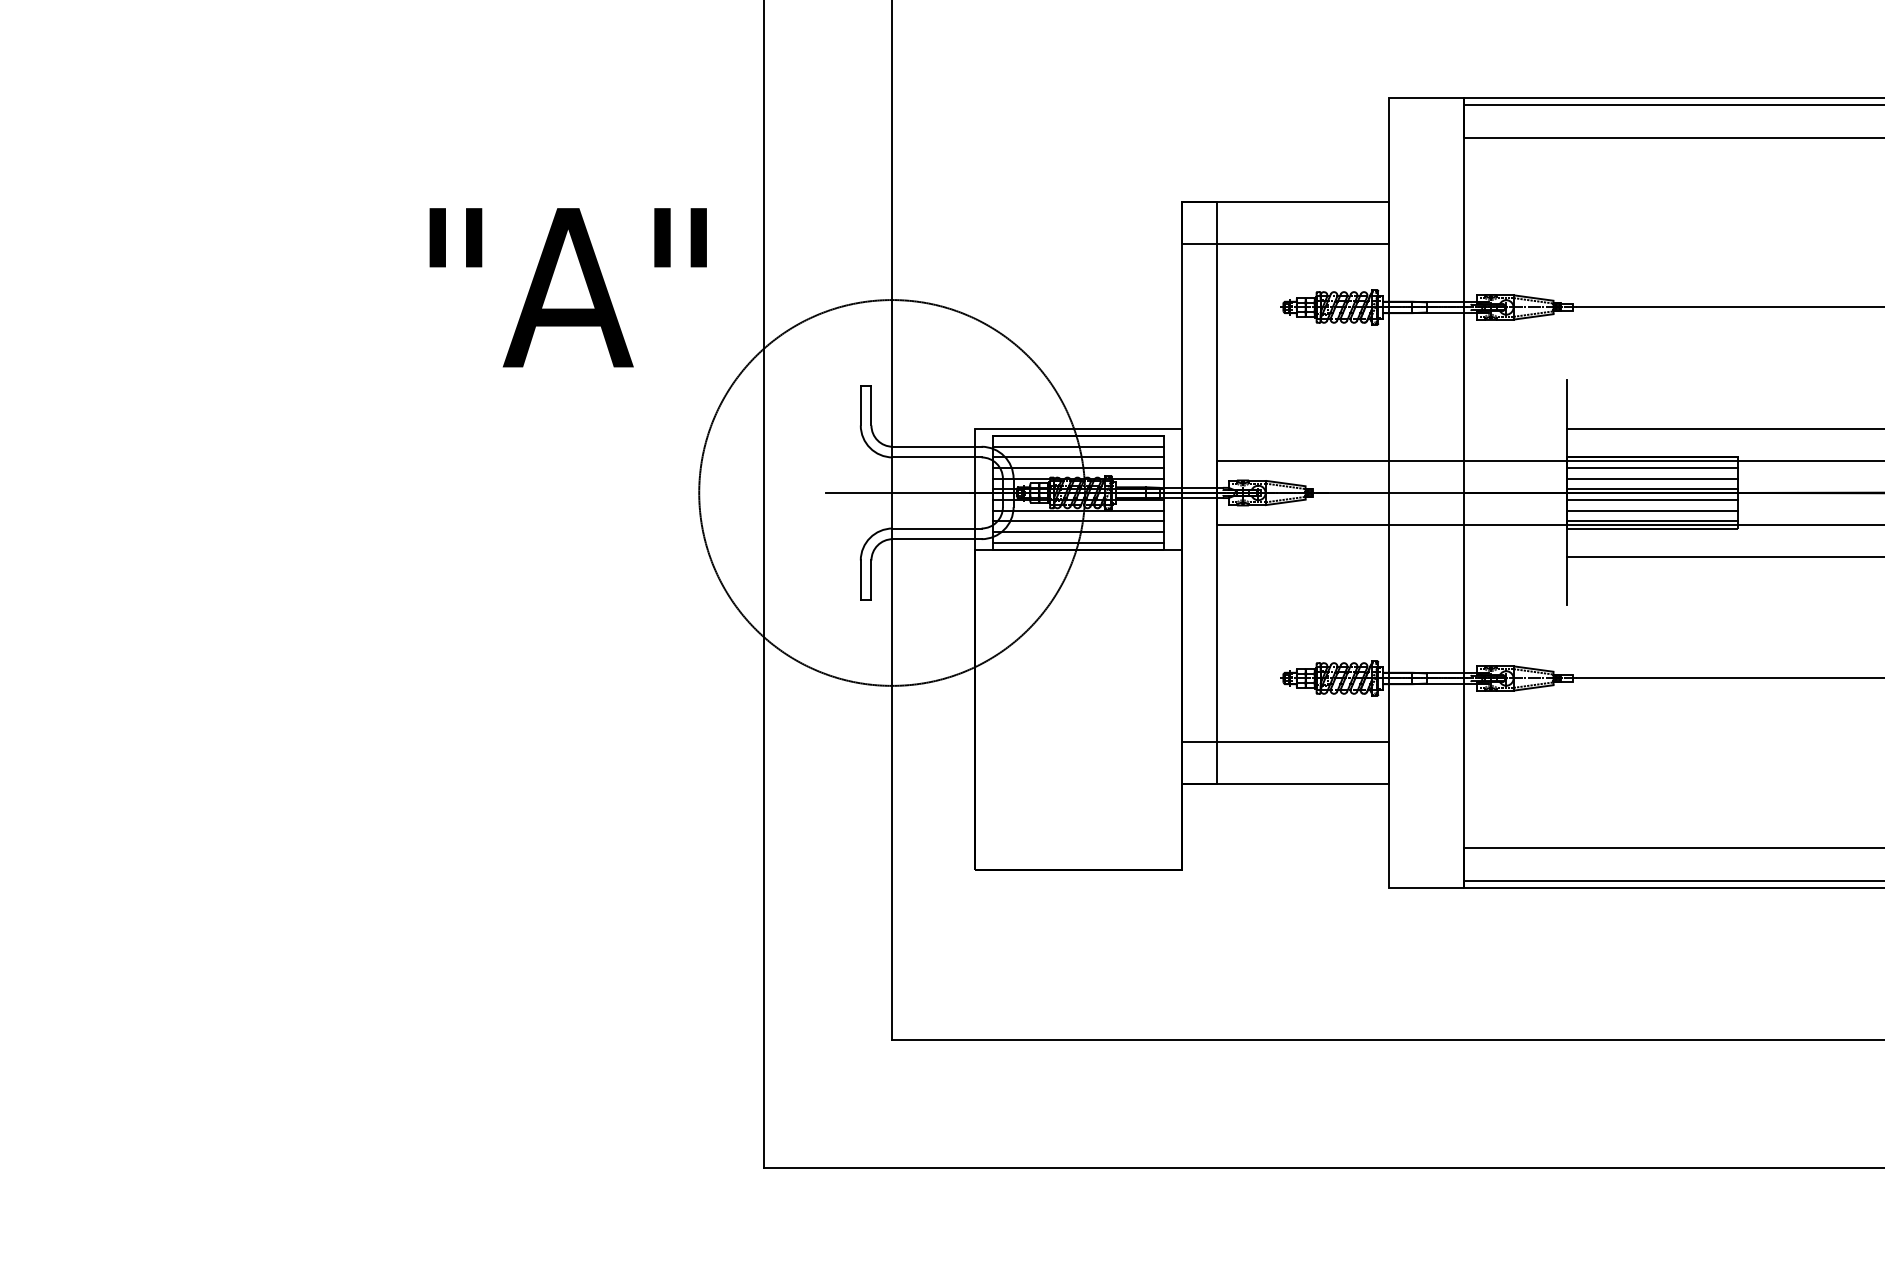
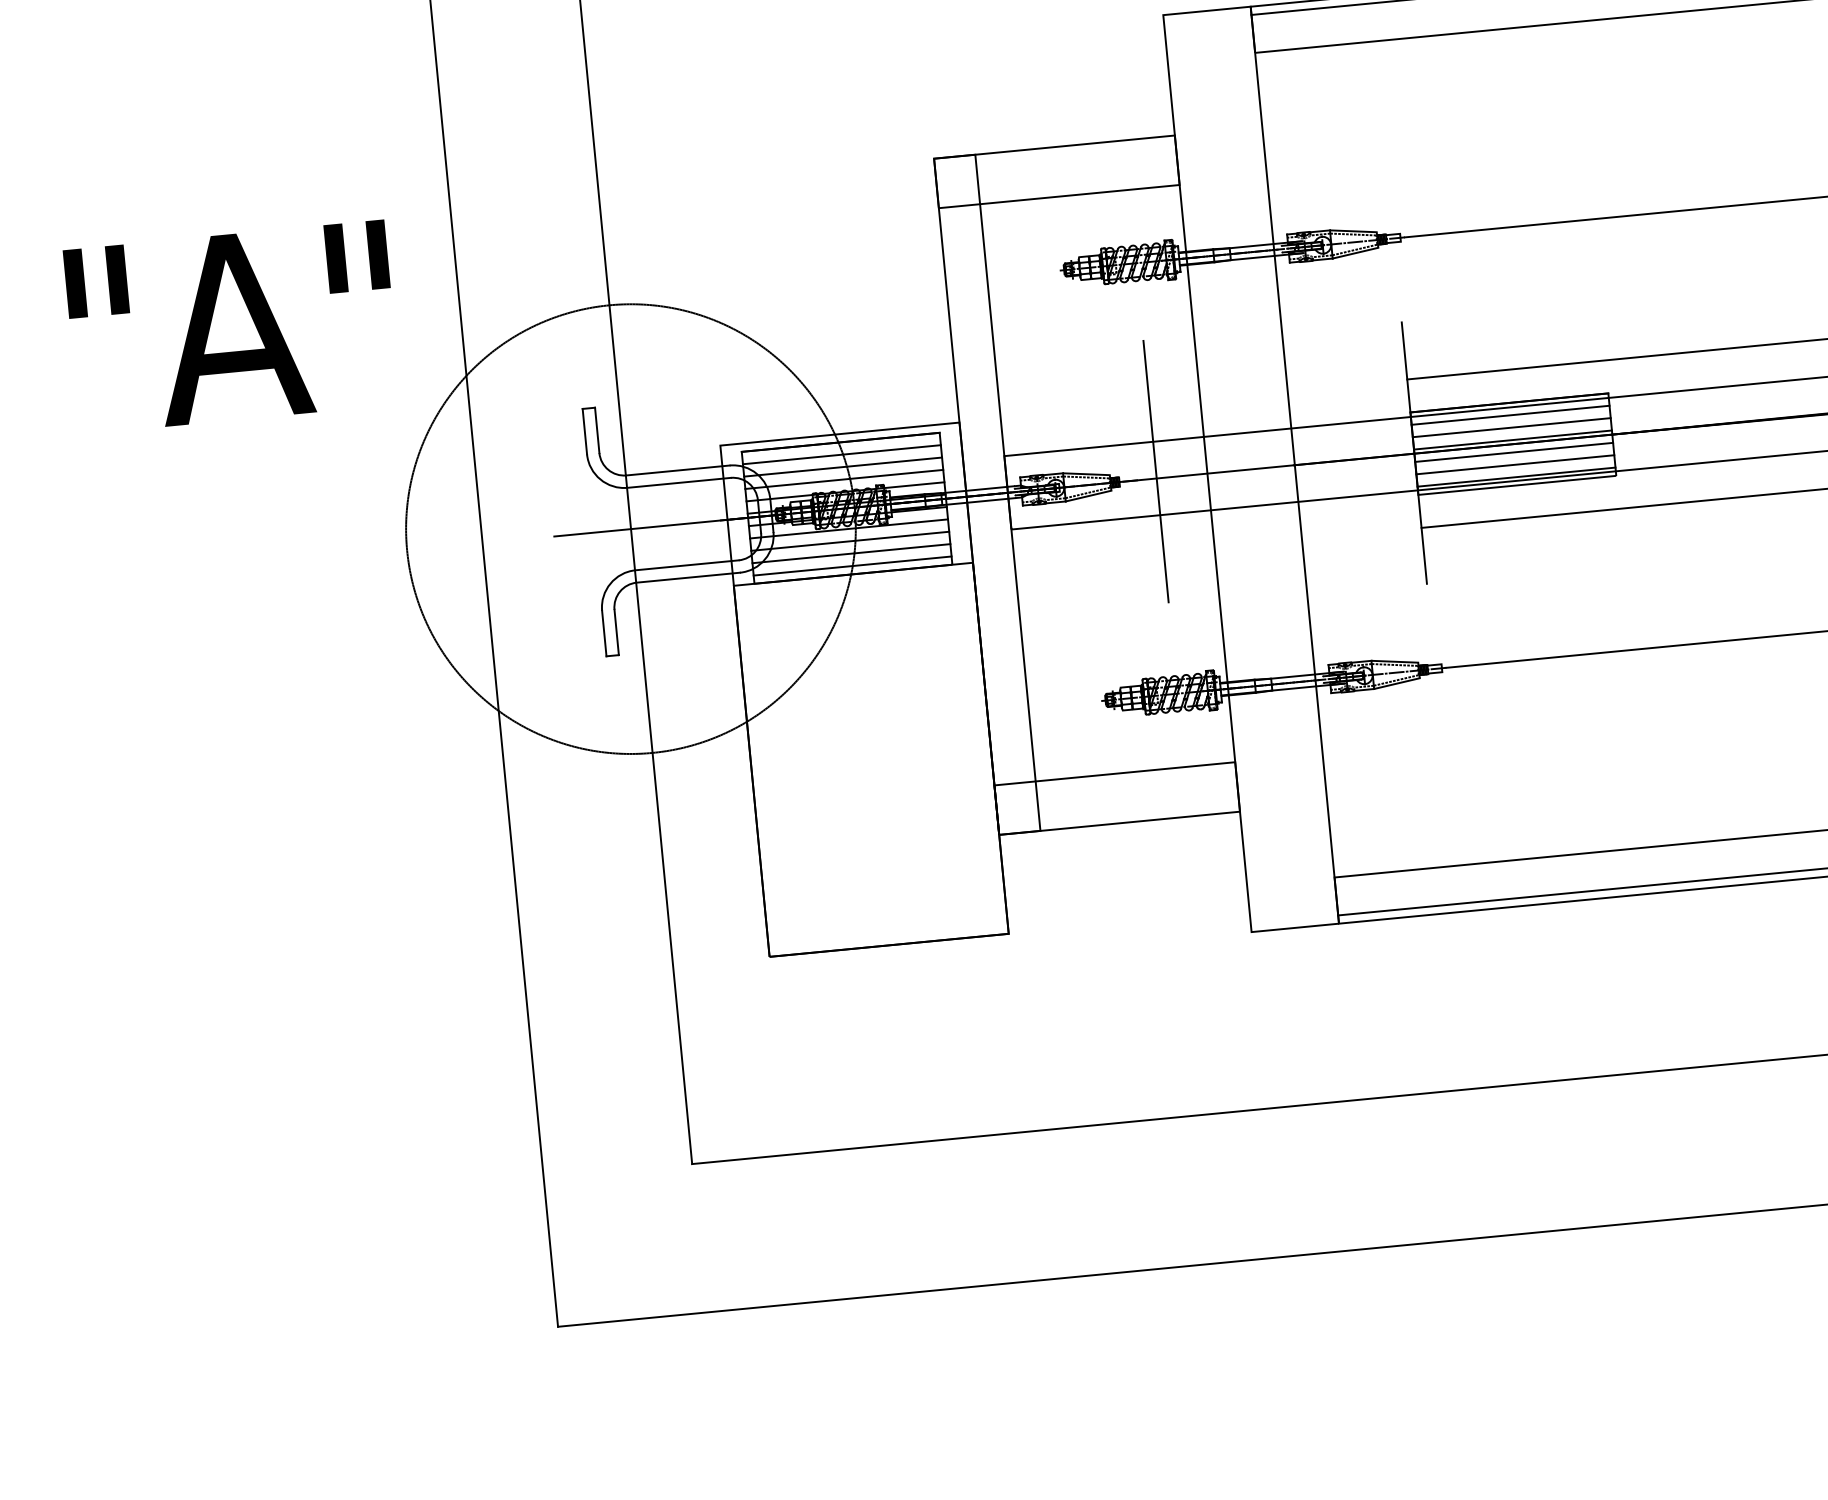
line: (1345, 486) -> (1156, 470), added

